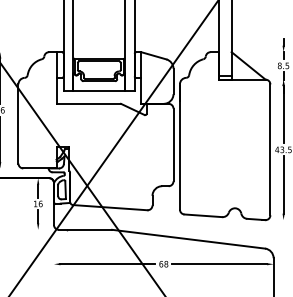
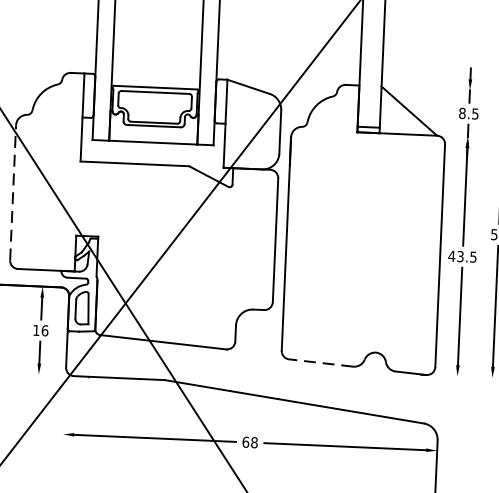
line: (18, 123) -> (13, 192), solid -> dashed
line: (203, 215) -> (321, 362), solid -> dashed

